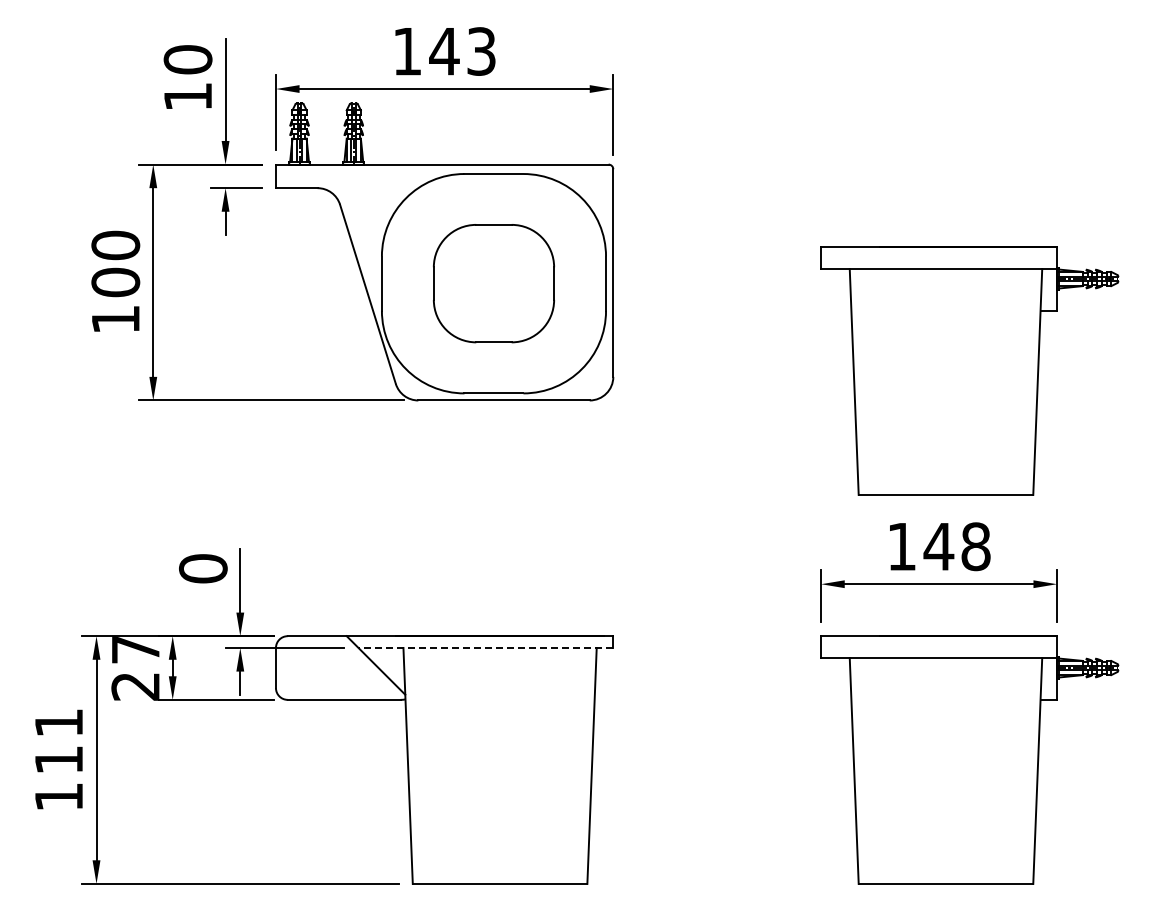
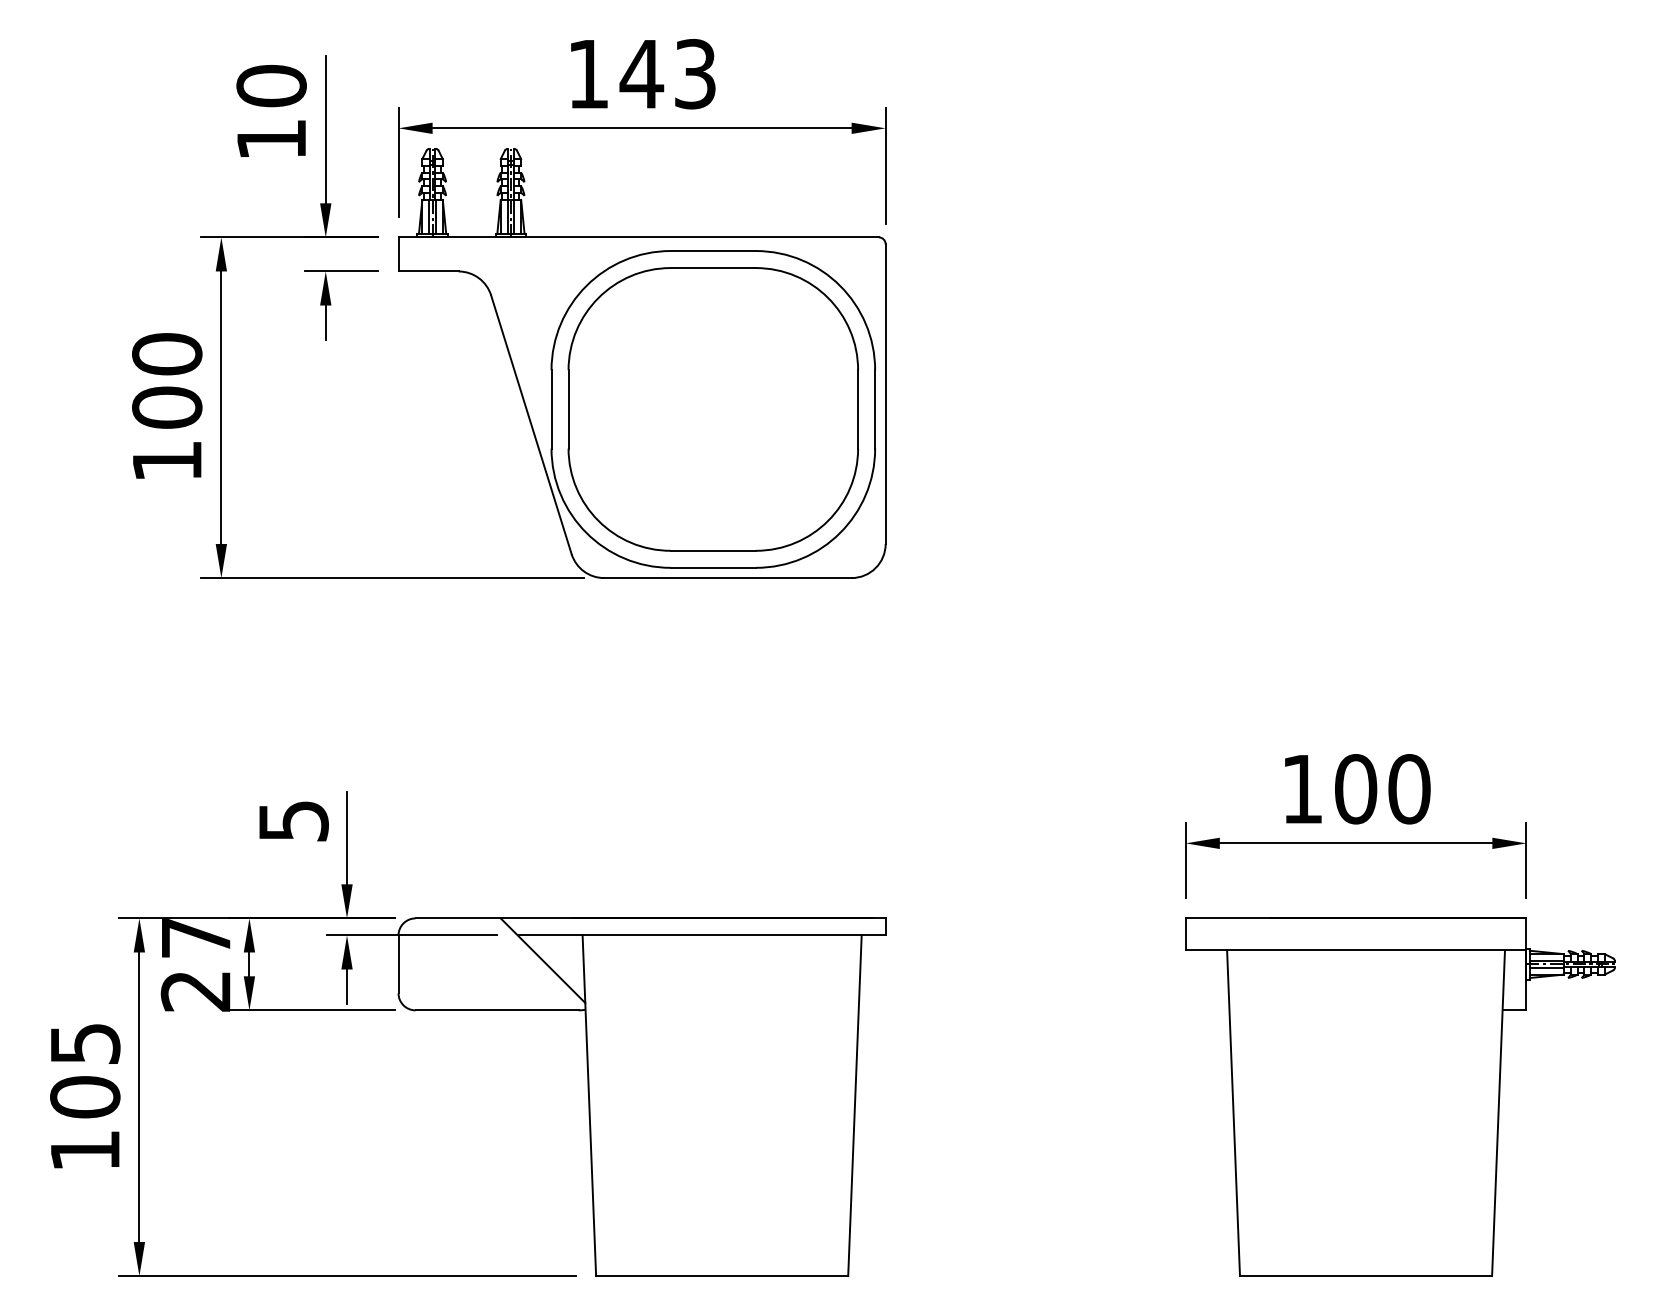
part: (493, 283) -> (712, 409), size x1.67
part: (969, 370) -> (1399, 534), removed
text: (956, 546) -> (1381, 788), 148 -> 100
text: (203, 568) -> (293, 820), 0 -> 5
line: (485, 647) -> (701, 934), dashed -> solid
text: (58, 741) -> (84, 1070), 111 -> 105

